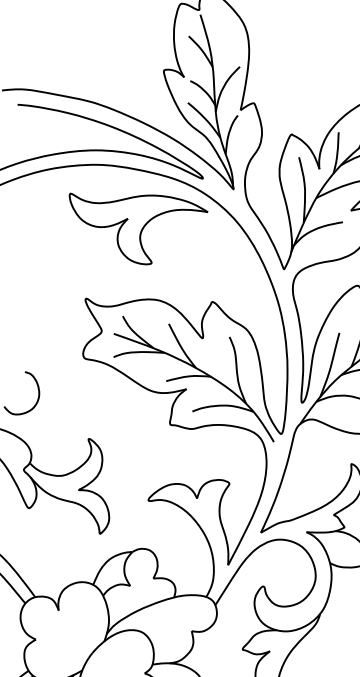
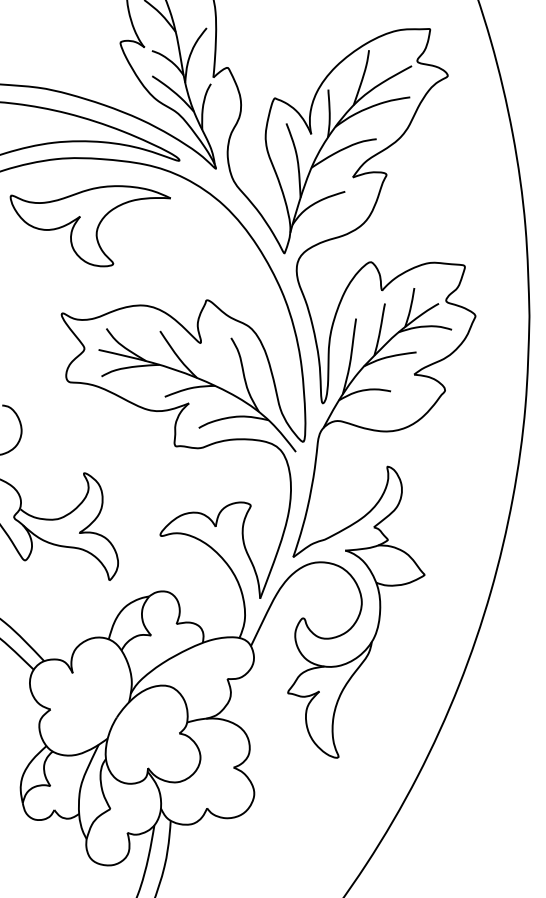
part: (134, 228) -> (89, 226), moved

